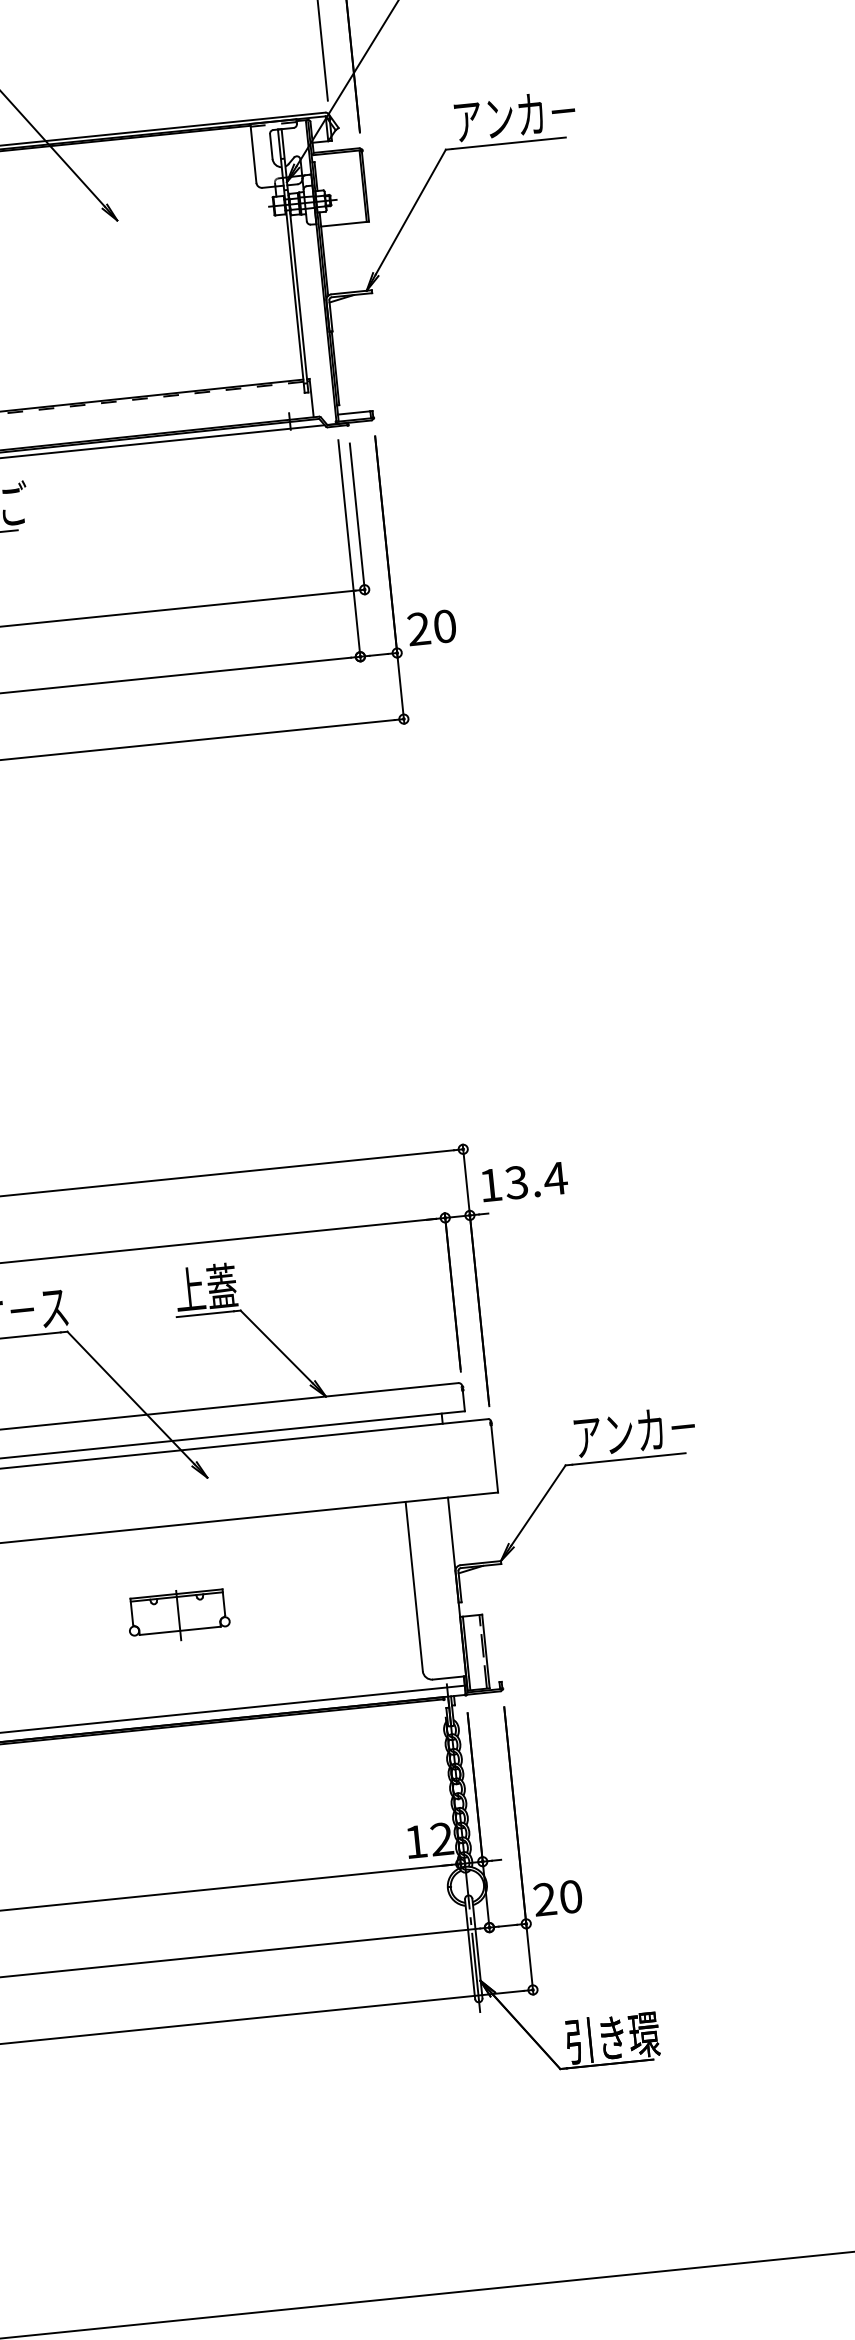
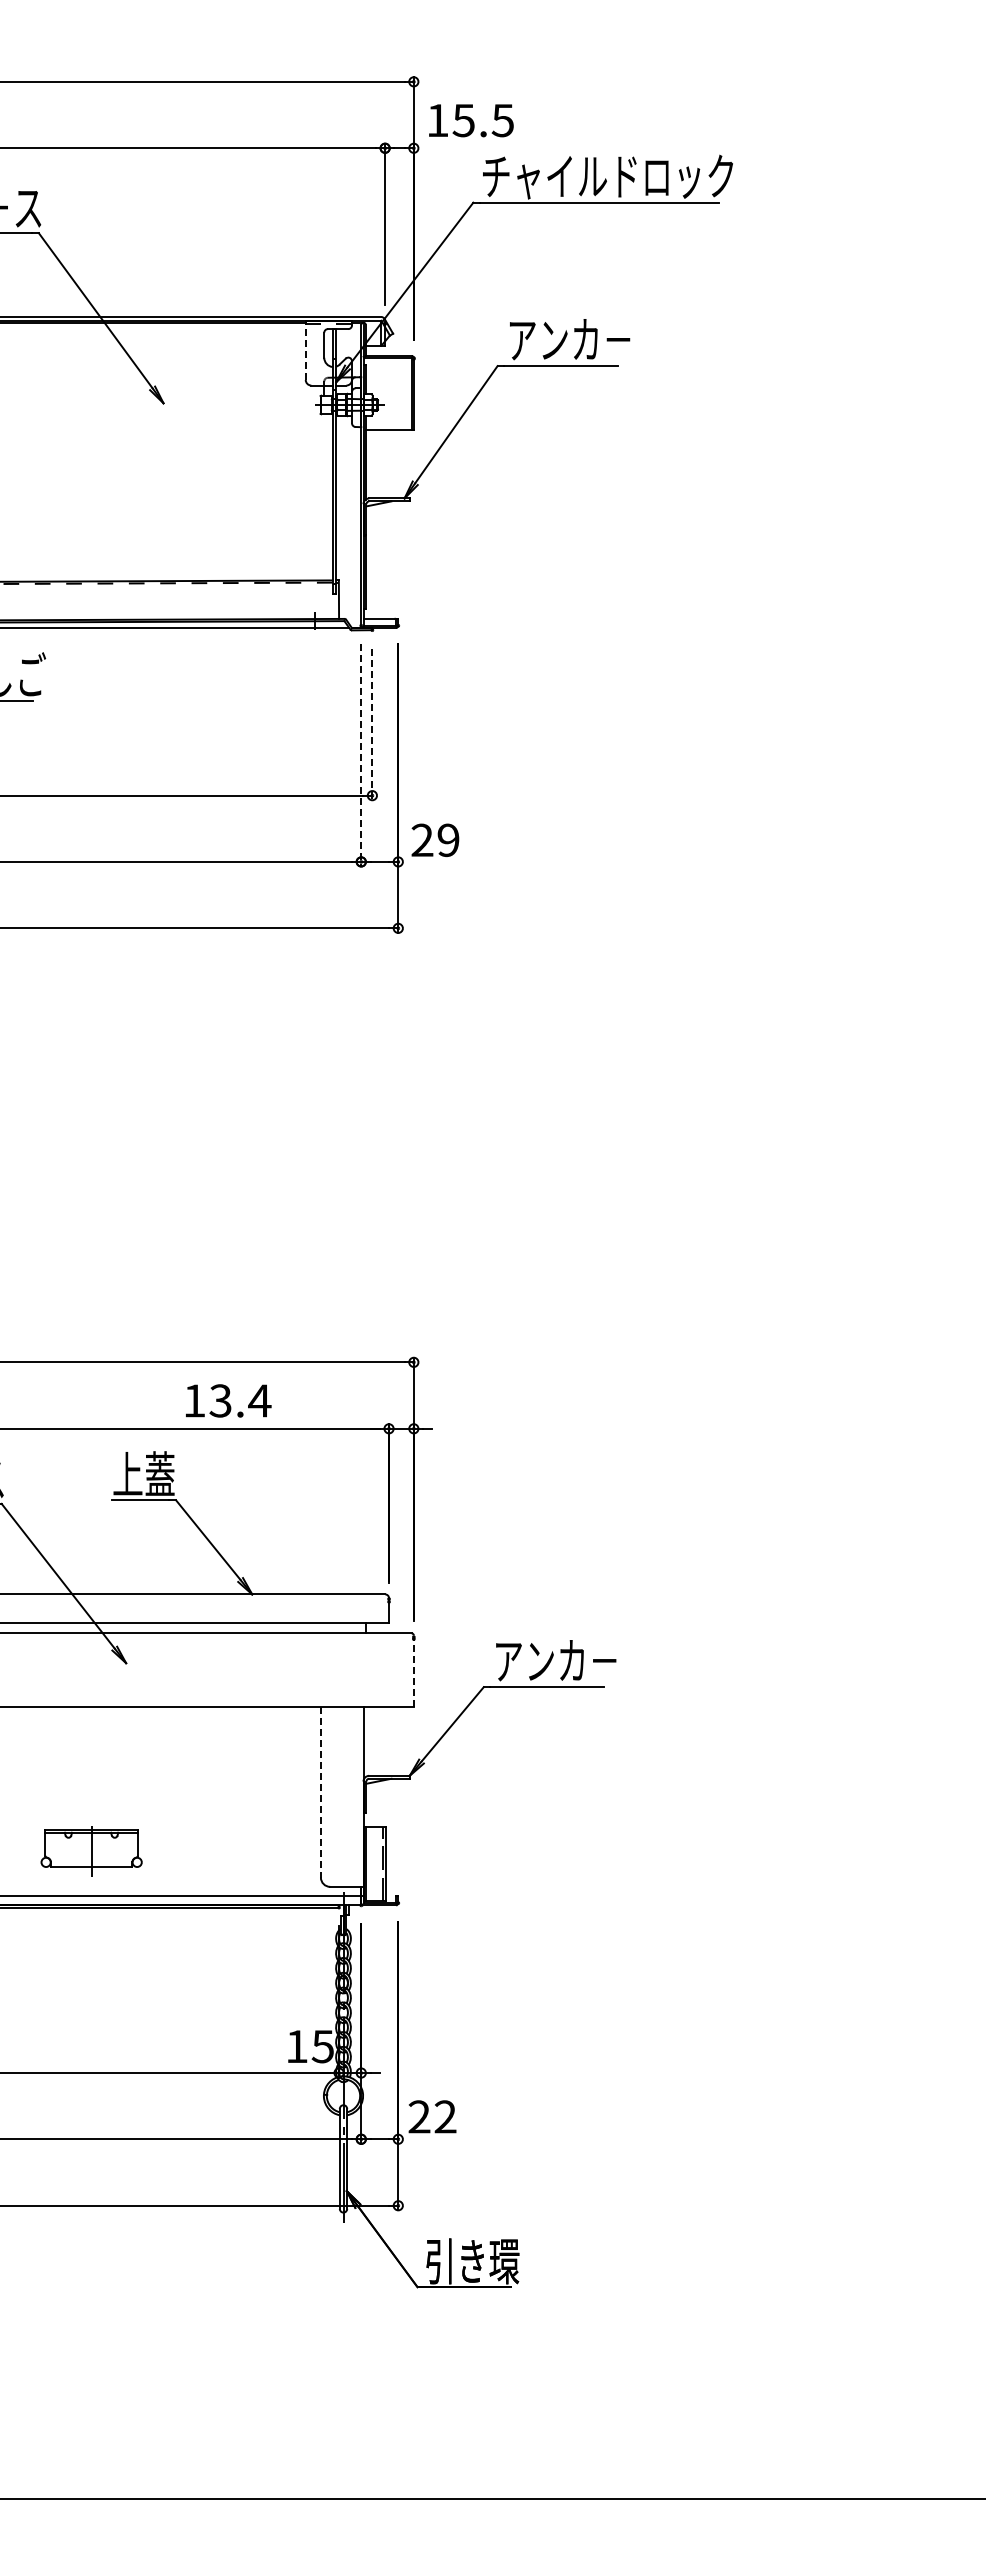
line: (253, 153) -> (305, 350), solid -> dashed
line: (357, 518) -> (372, 724), solid -> dashed
line: (349, 550) -> (361, 755), solid -> dashed
text: (444, 626) -> (448, 840), 20 -> 29
text: (524, 1181) -> (228, 1400), moved
line: (494, 1456) -> (413, 1671), solid -> dashed
line: (413, 1586) -> (320, 1792), solid -> dashed
part: (178, 1615) -> (91, 1851), moved
text: (441, 1839) -> (322, 2046), 12 -> 15
text: (570, 1896) -> (445, 2116), 20 -> 22

